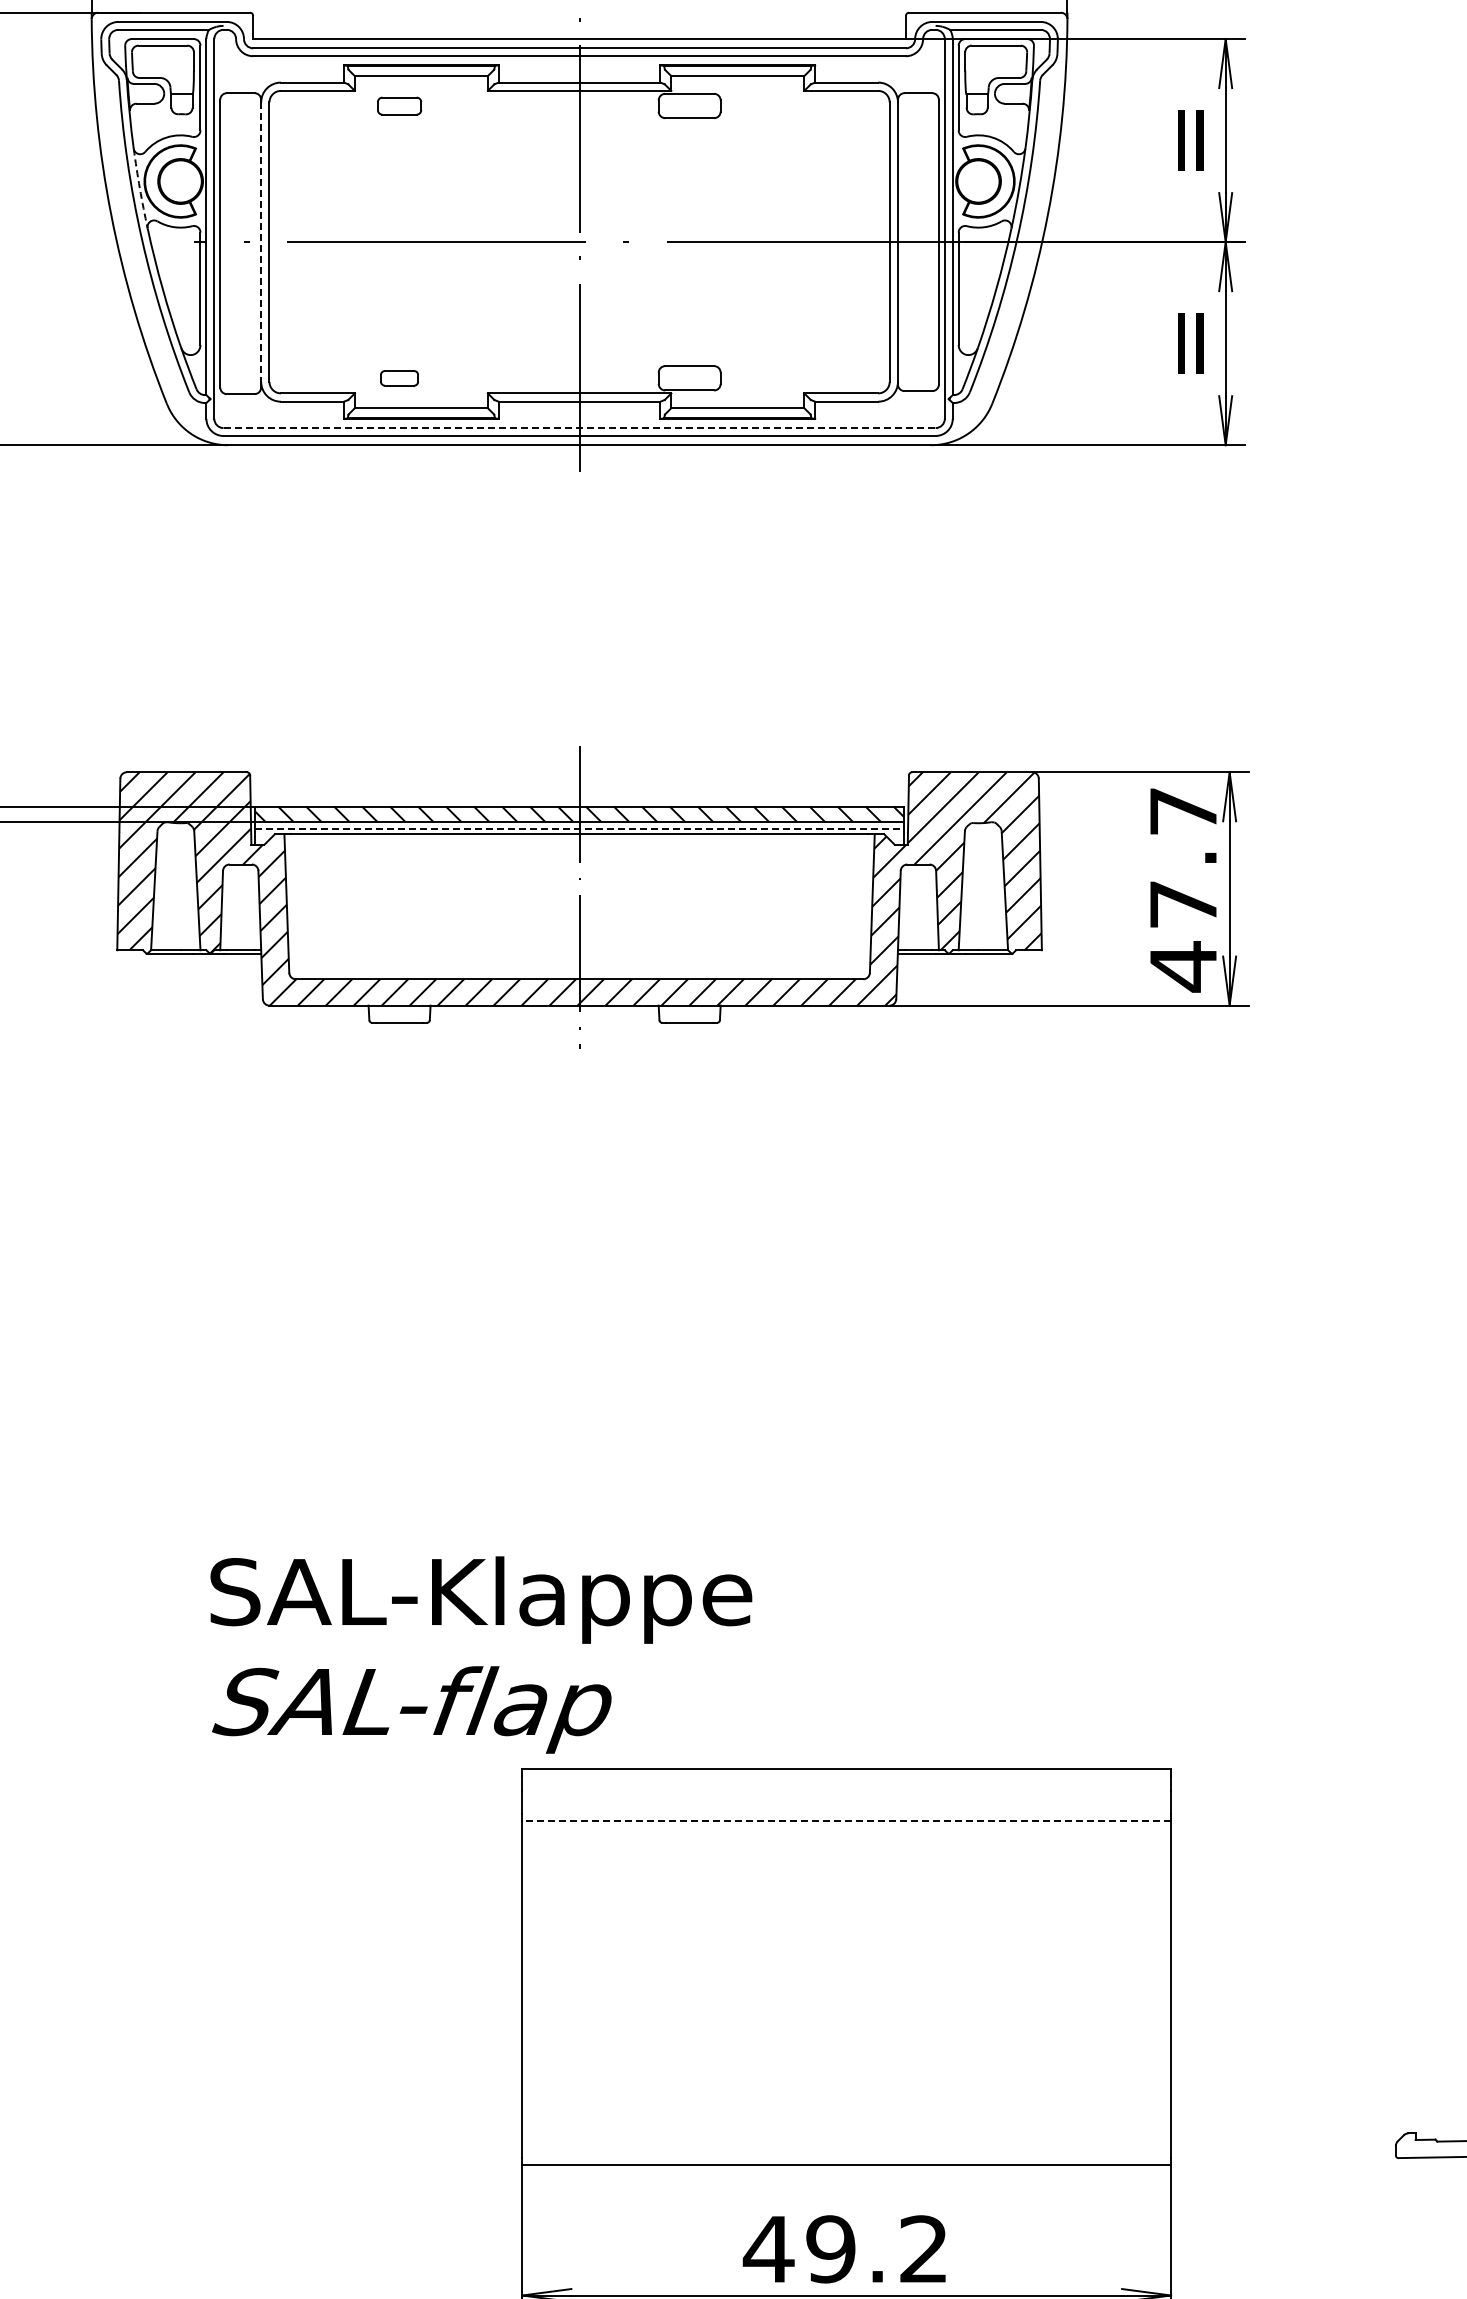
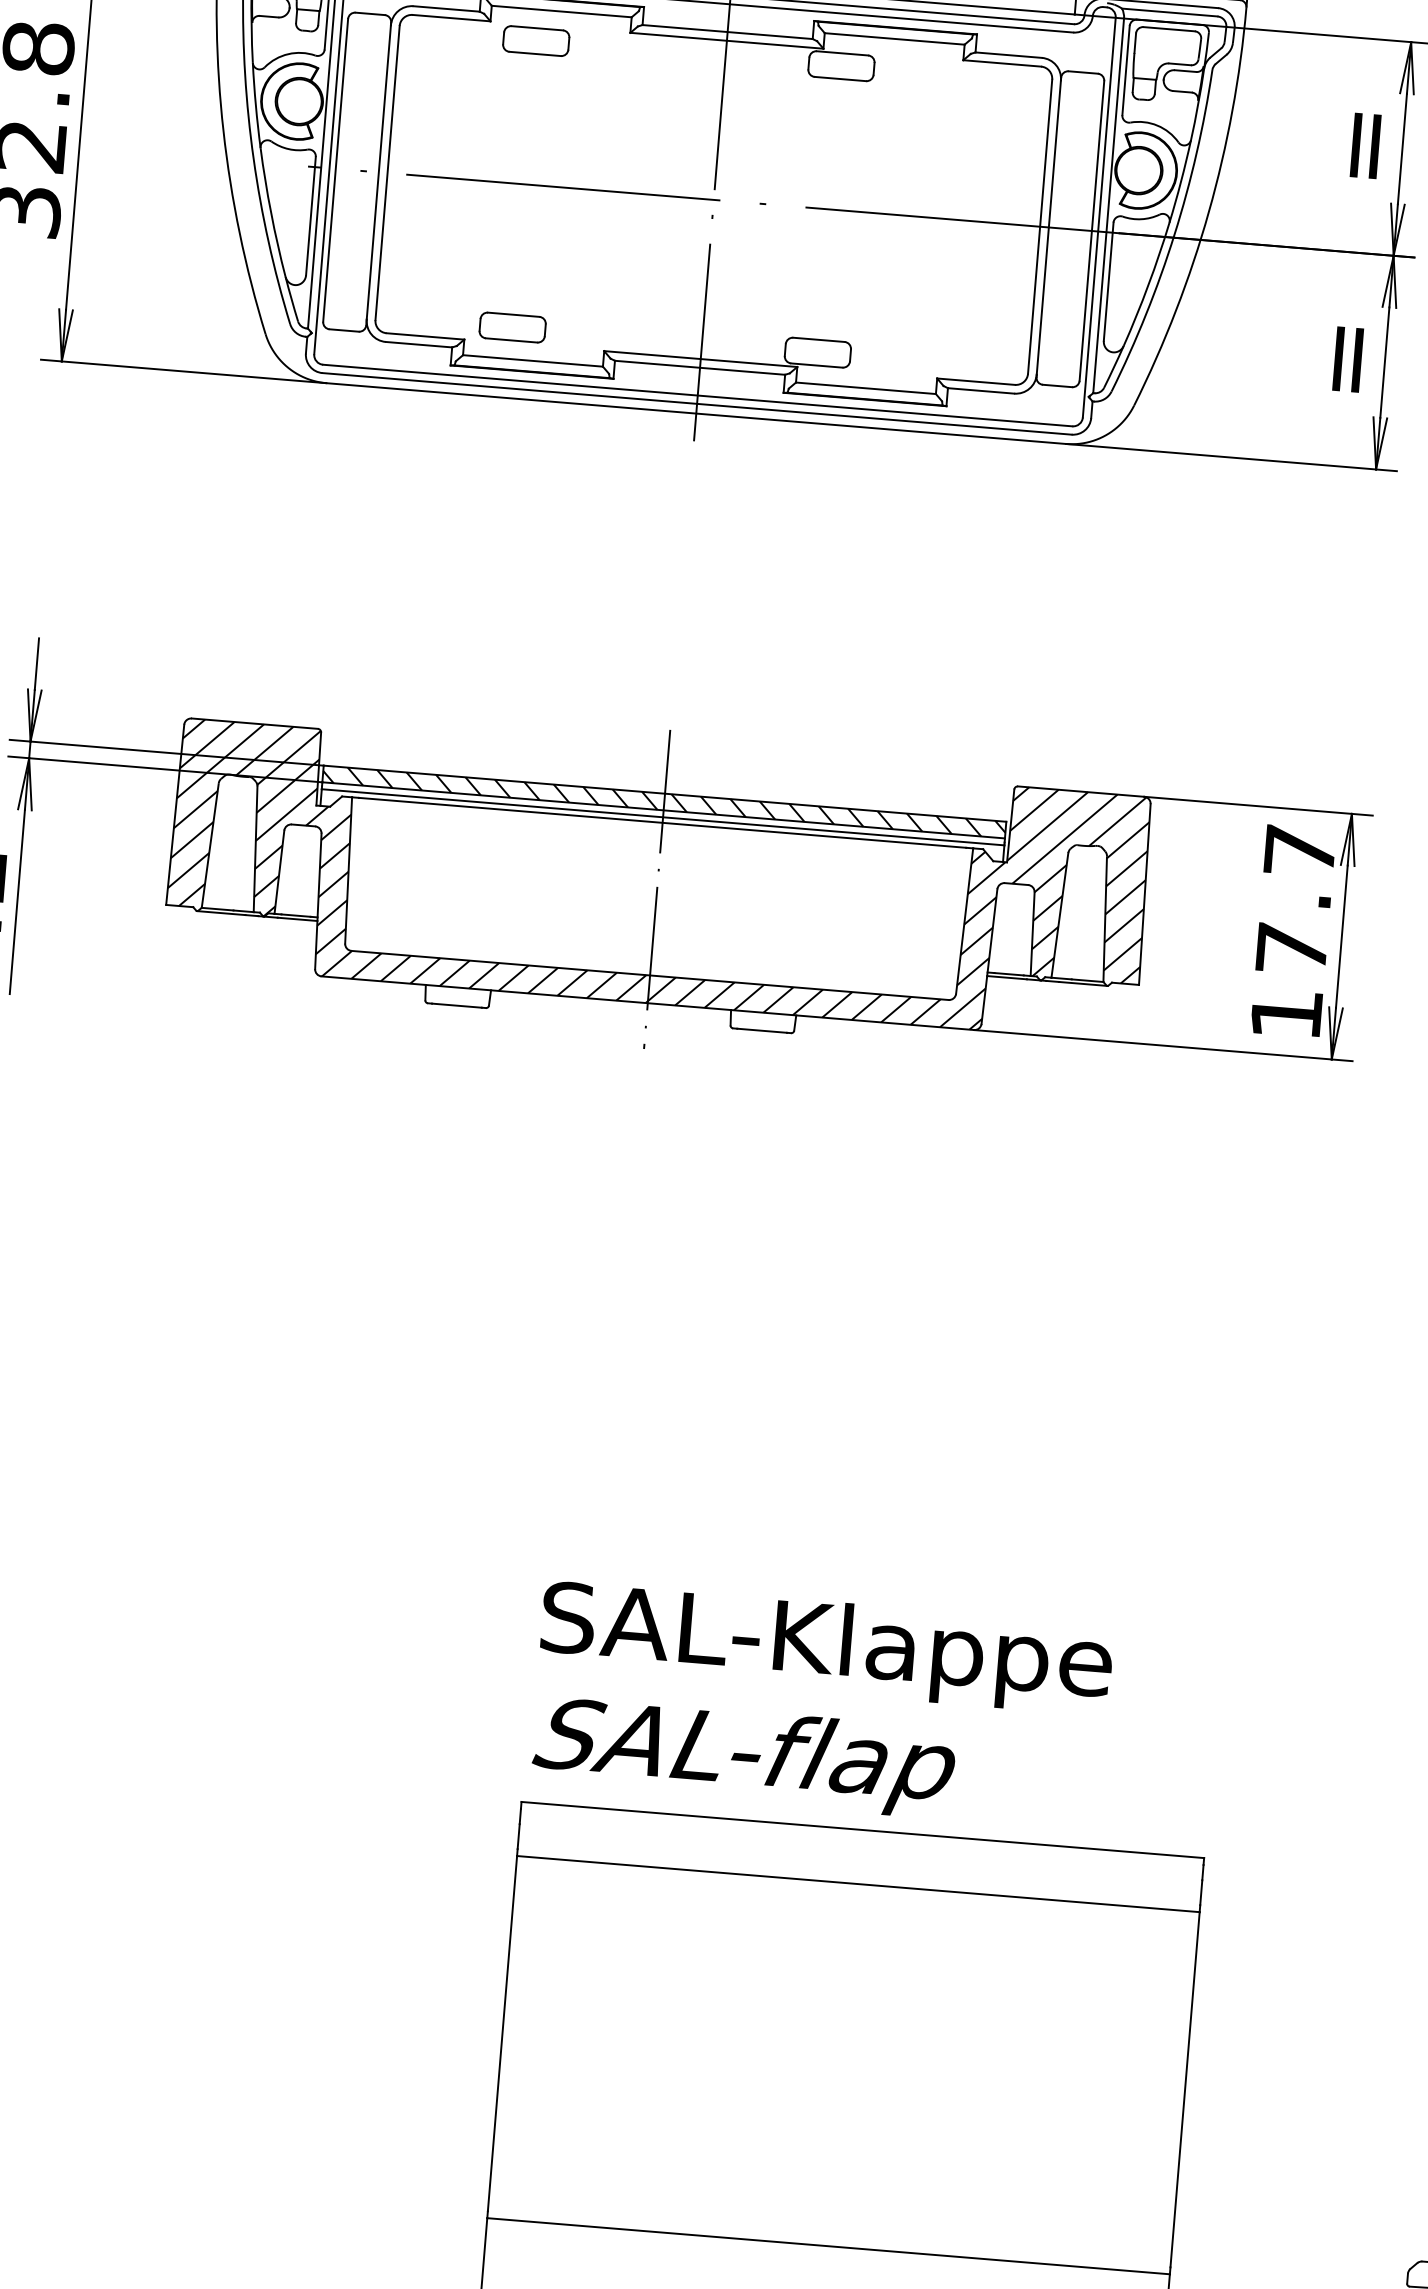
part: (399, 106) -> (536, 41), size x1.43
arc: (139, 188) -> (255, 105), dashed -> solid
line: (261, 242) -> (379, 172), dashed -> solid
part: (399, 378) -> (512, 327), size x1.67
line: (580, 428) -> (698, 396), dashed -> solid
line: (580, 828) -> (664, 816), dashed -> solid
text: (1183, 966) -> (1286, 1014), 47.7 -> 17.7
text: (481, 1654) -> (822, 1704), moved
line: (846, 1820) -> (858, 1883), dashed -> solid

